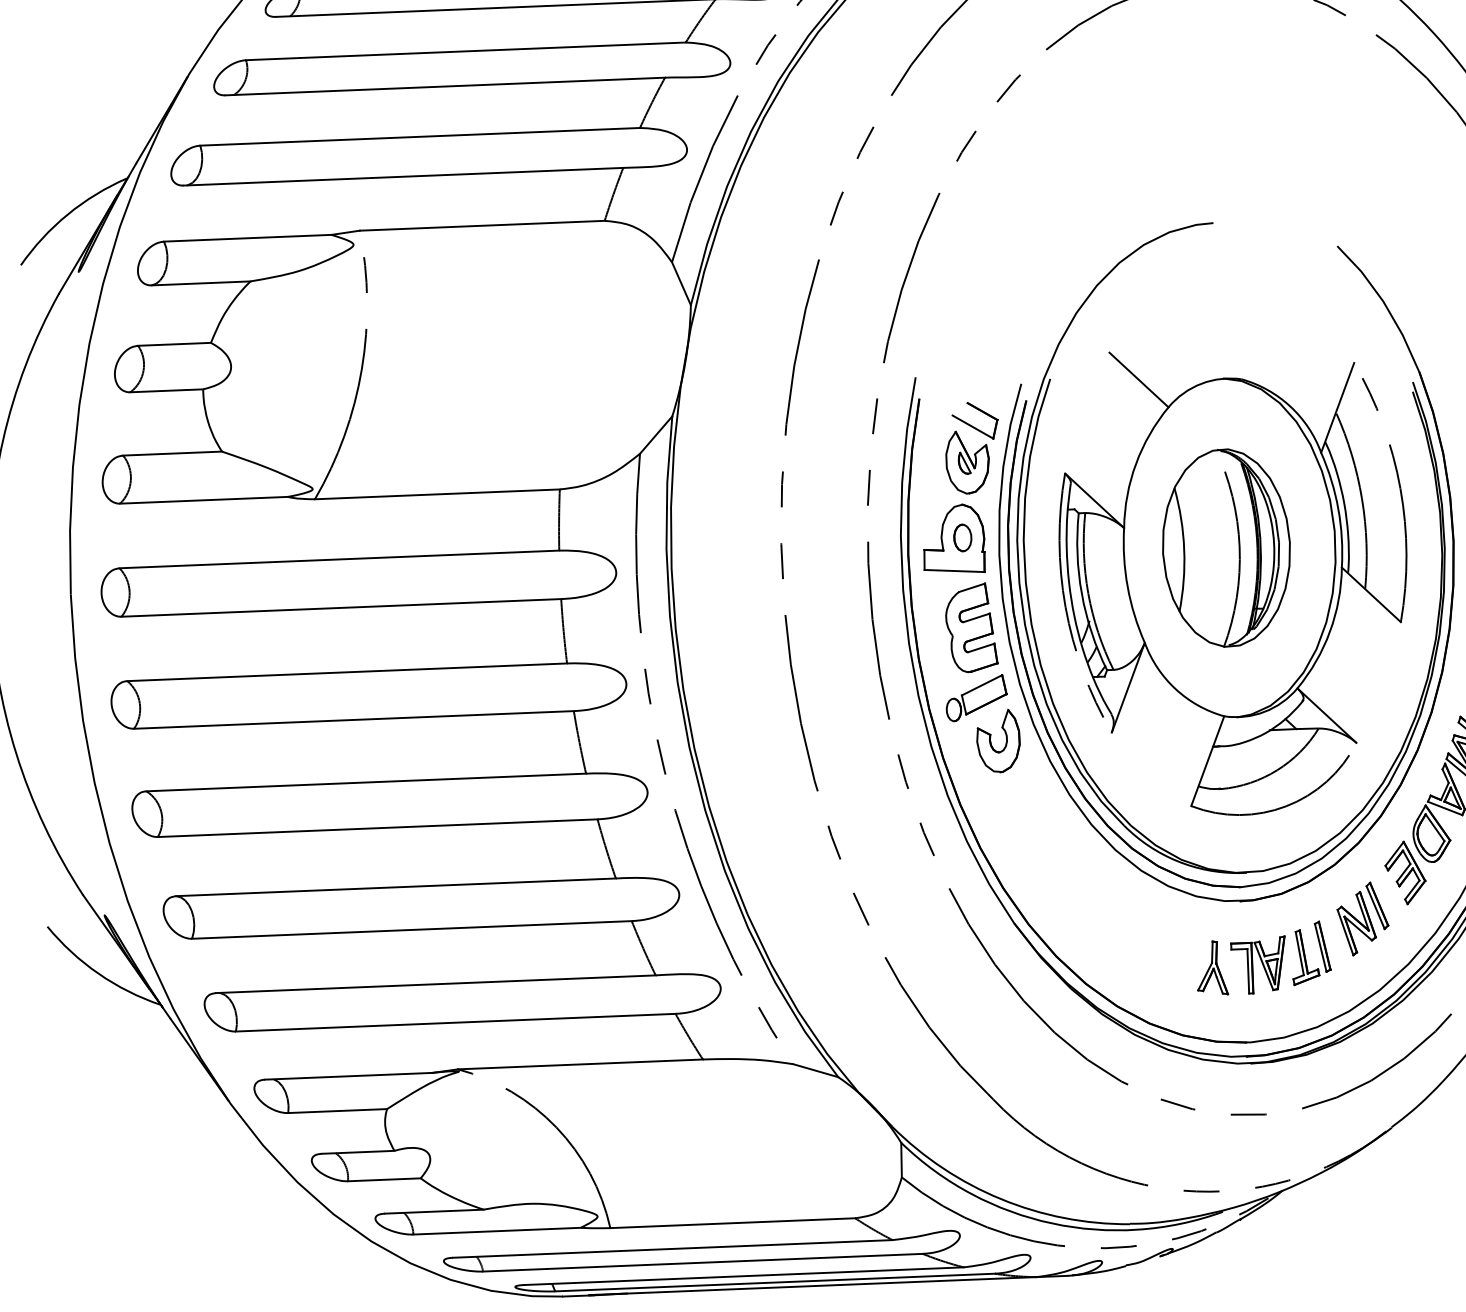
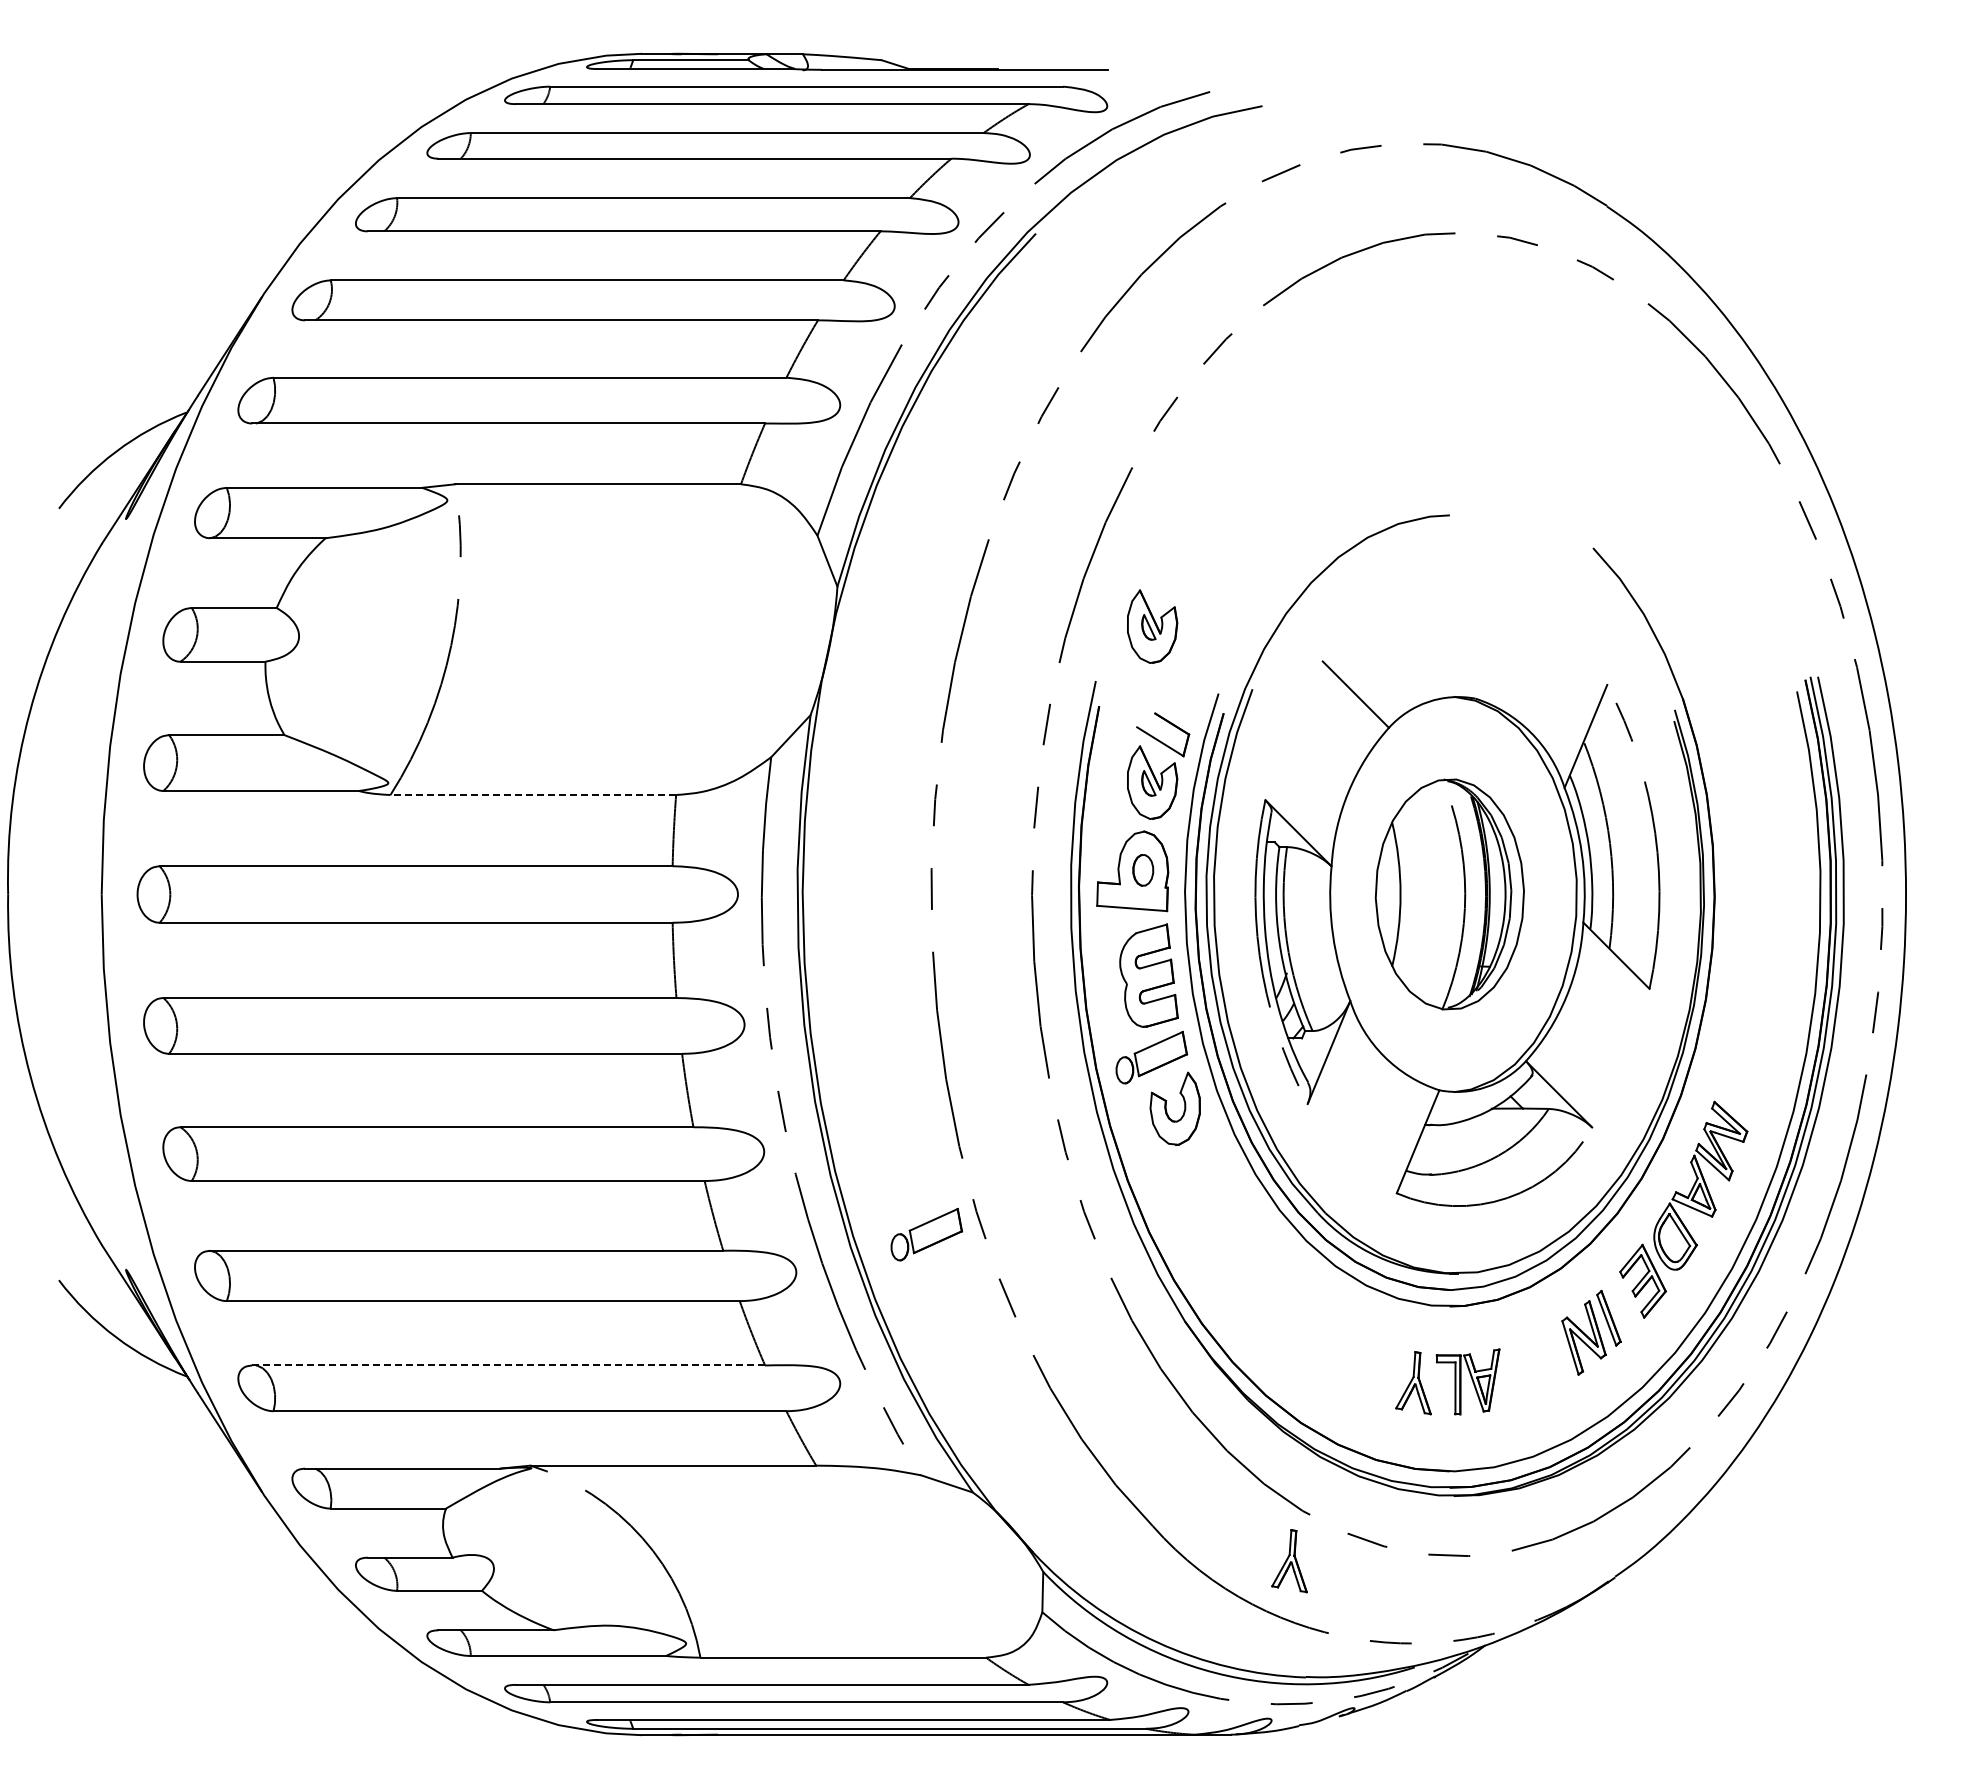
part: (962, 328) -> (1152, 626), added
line: (437, 494) -> (533, 795), solid -> dashed
part: (789, 857) -> (926, 1234), added
part: (1305, 953) -> (1522, 1370), removed
line: (436, 984) -> (509, 1365), solid -> dashed
part: (1111, 1125) -> (1289, 1561), added

